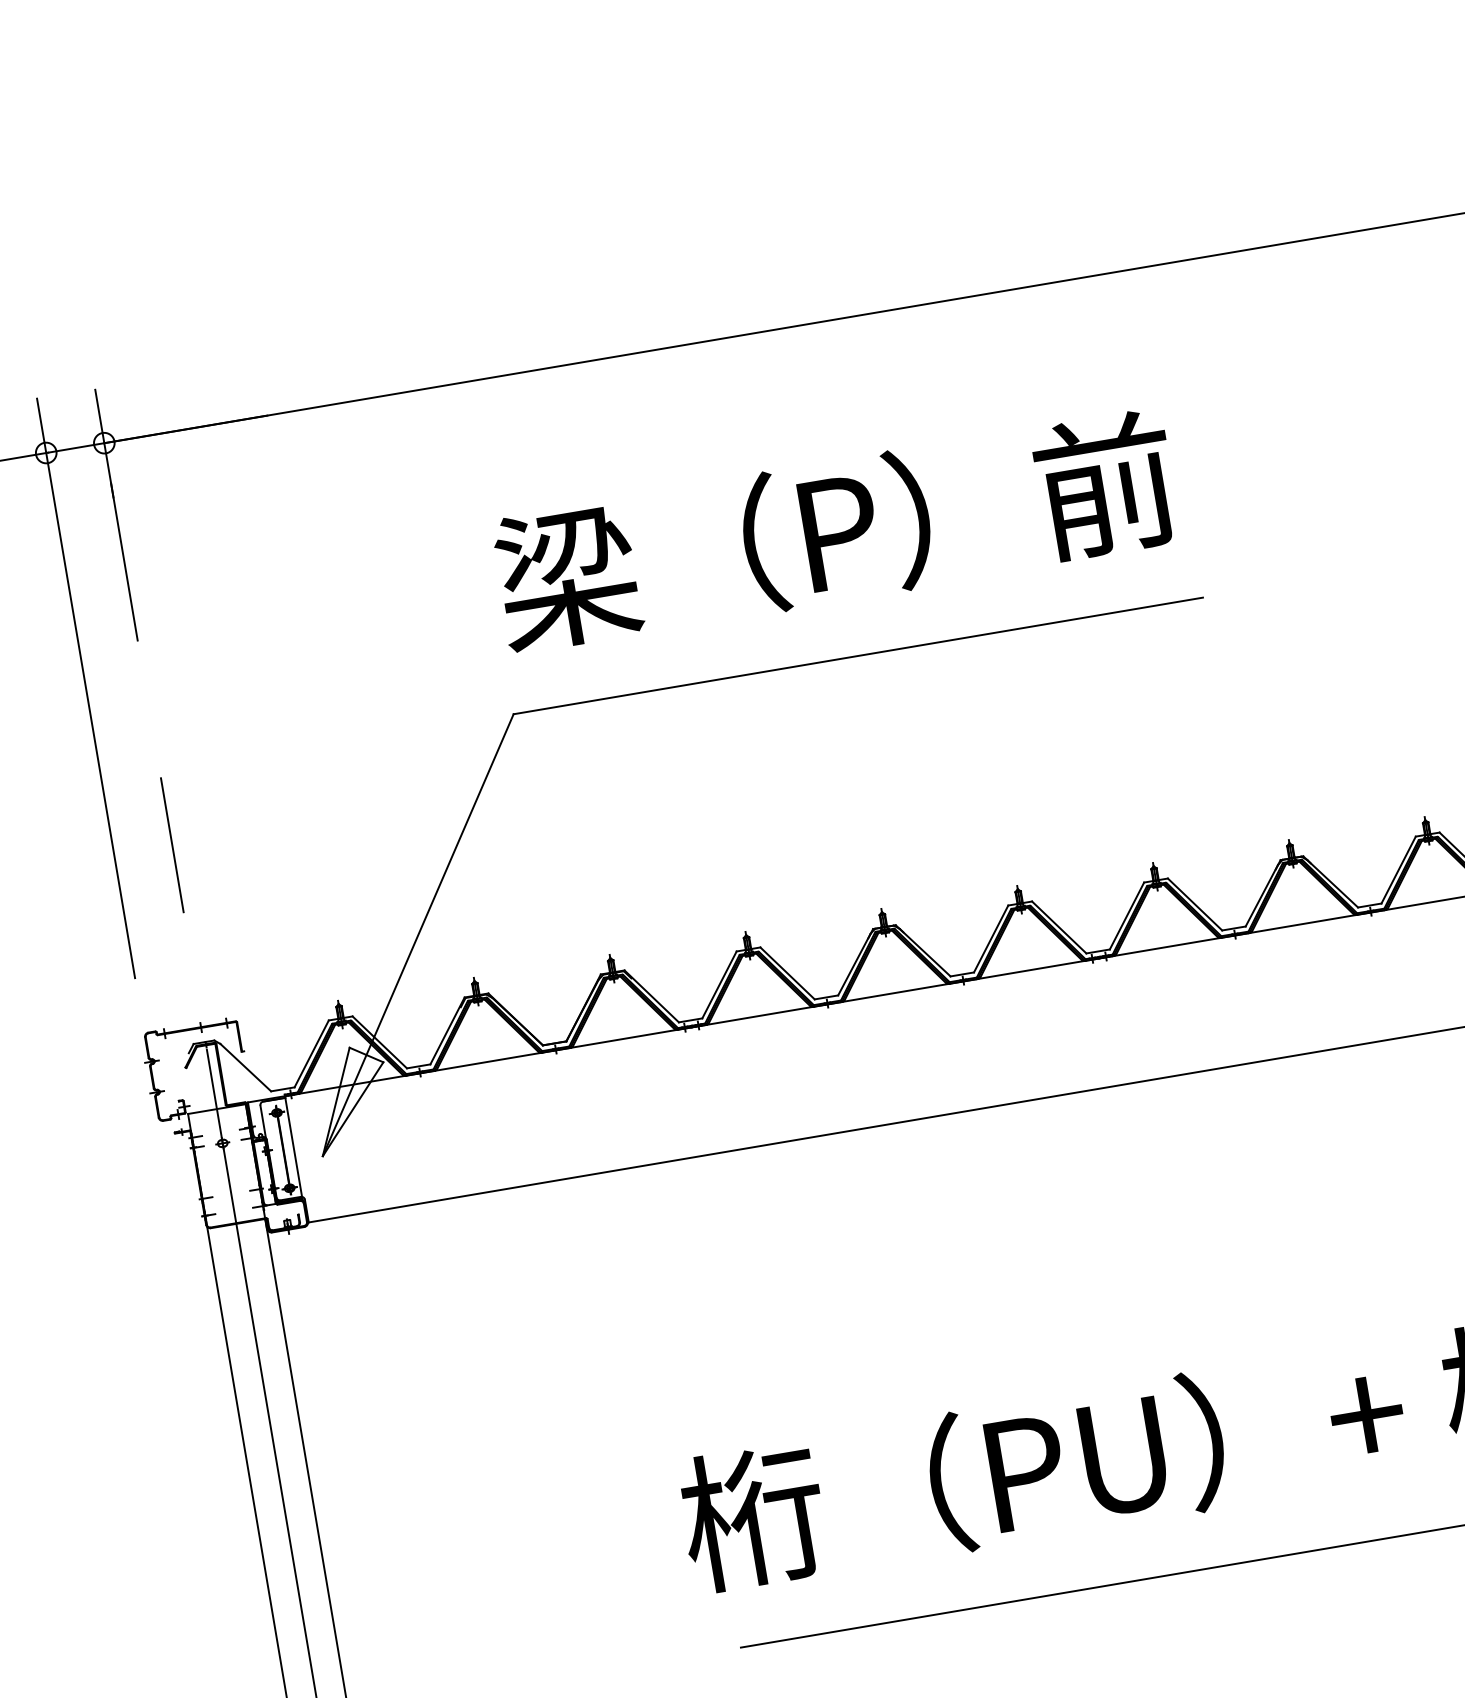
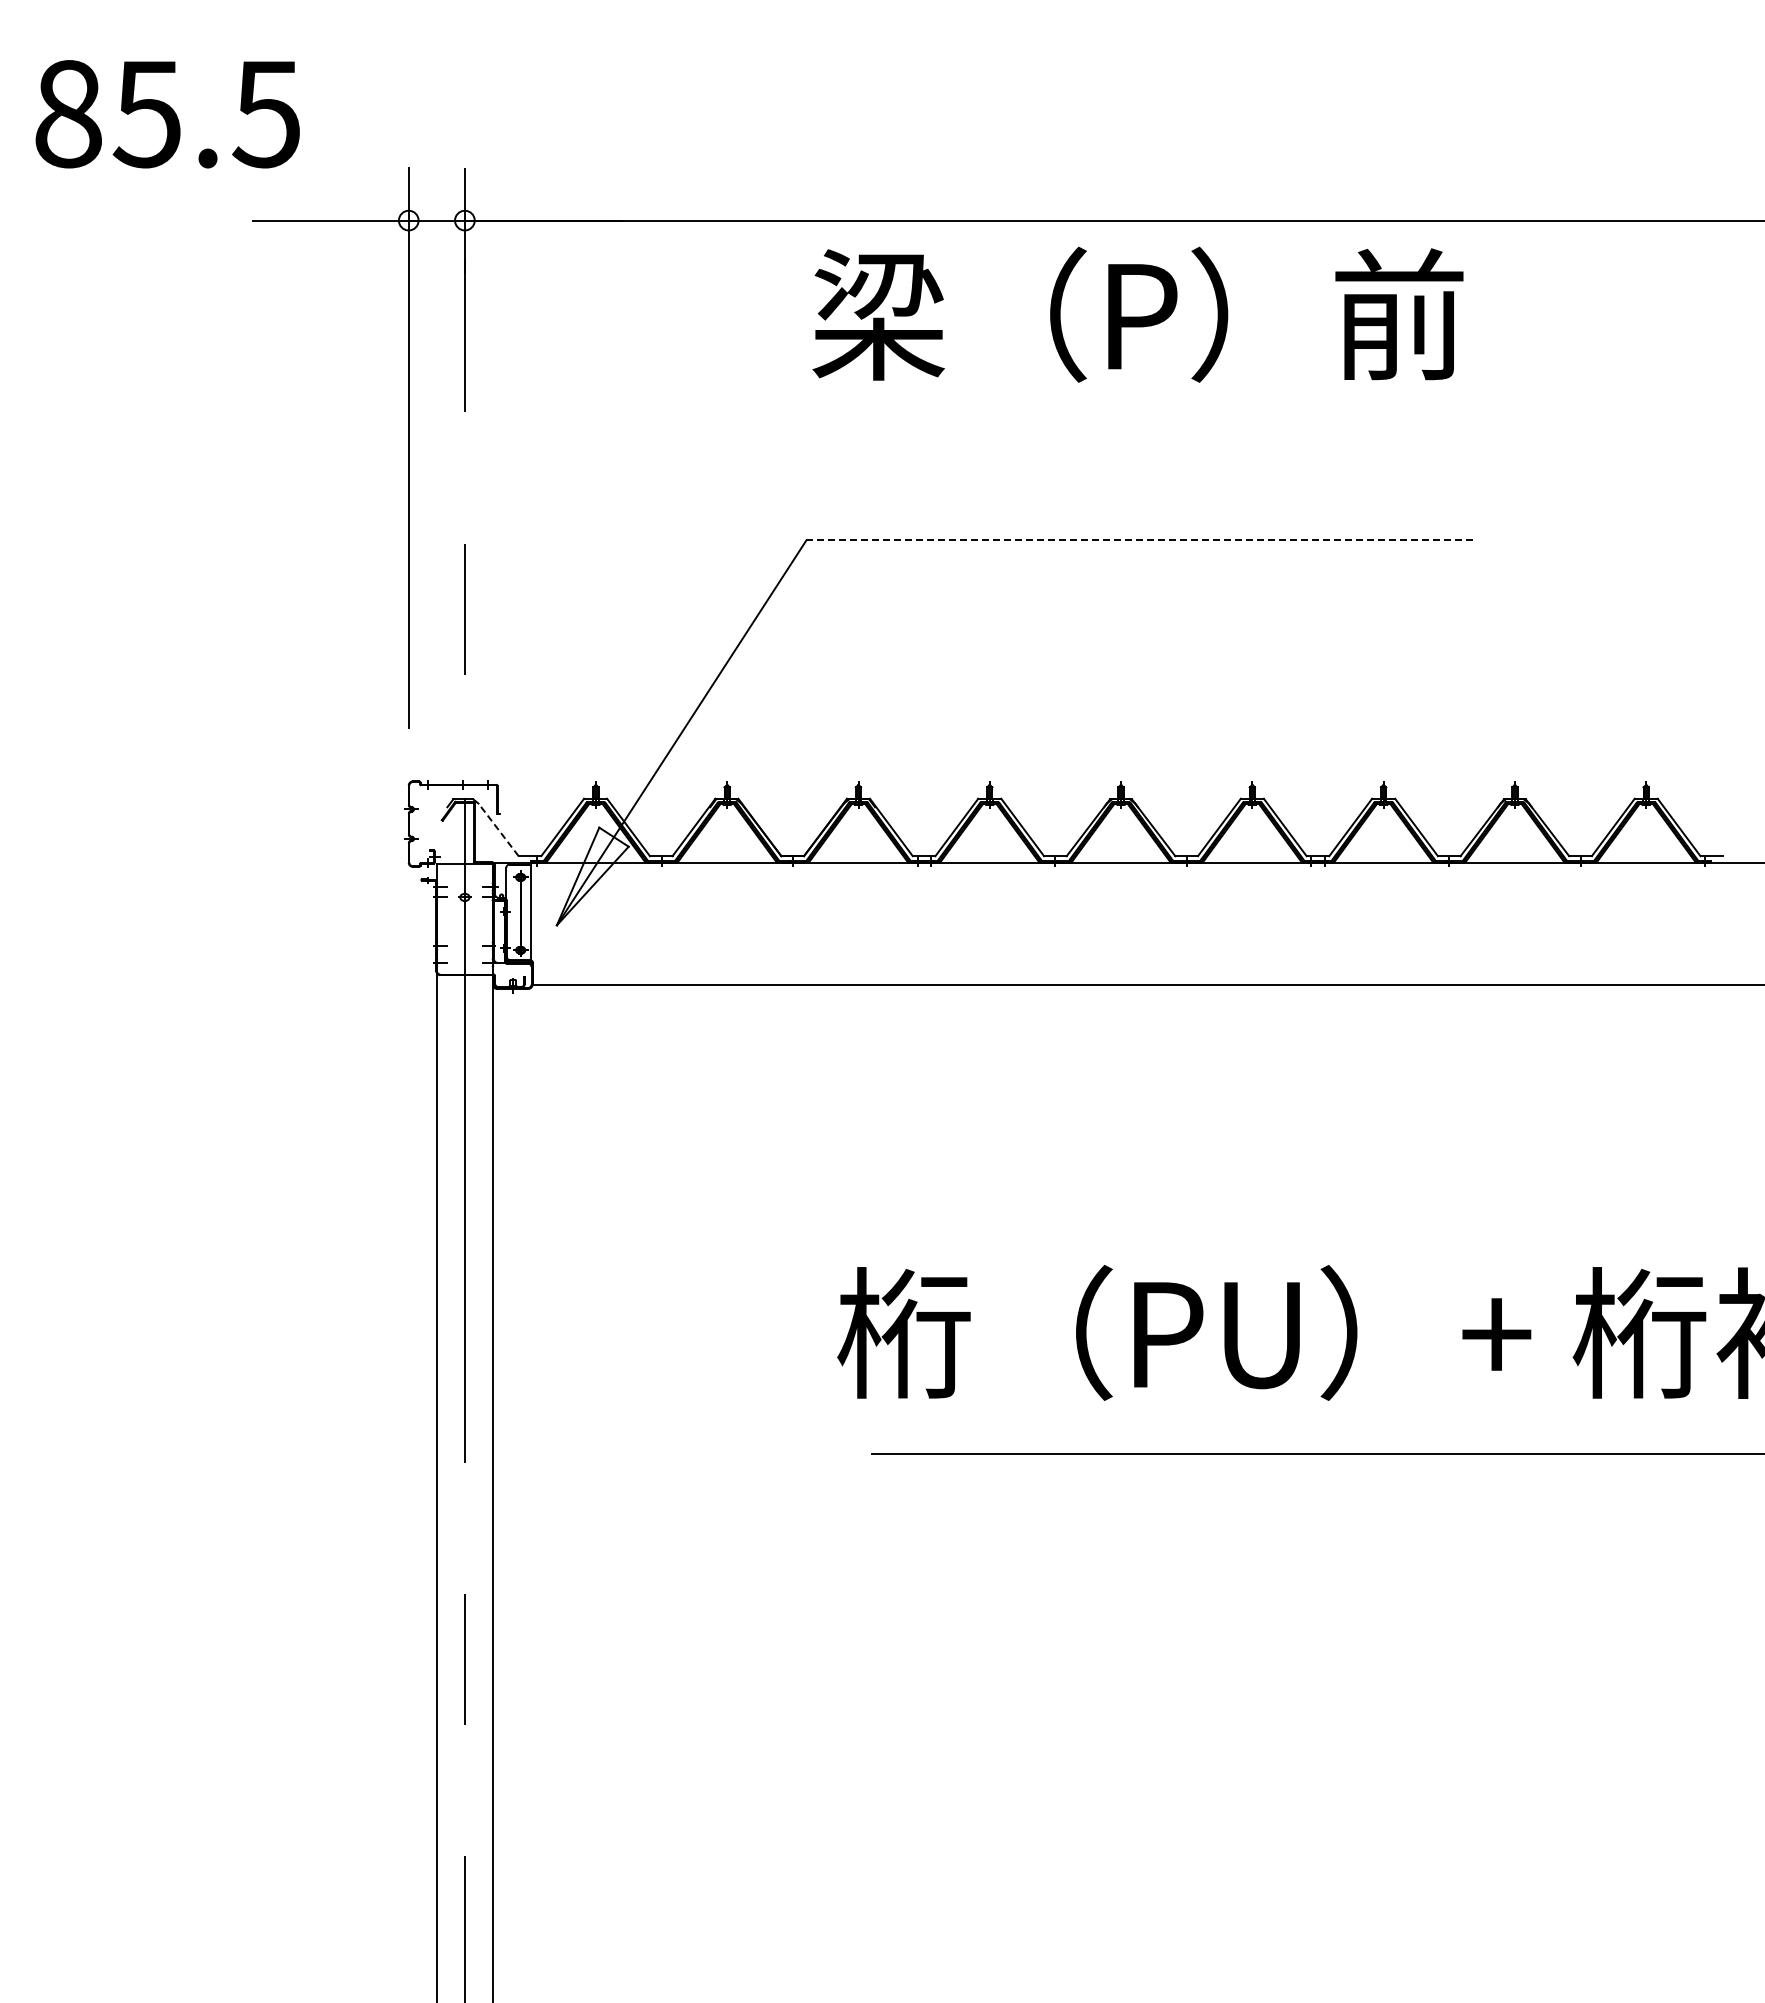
text: (835, 531) -> (1137, 314), moved
line: (859, 655) -> (1140, 540), solid -> dashed
line: (245, 1067) -> (498, 829), solid -> dashed

